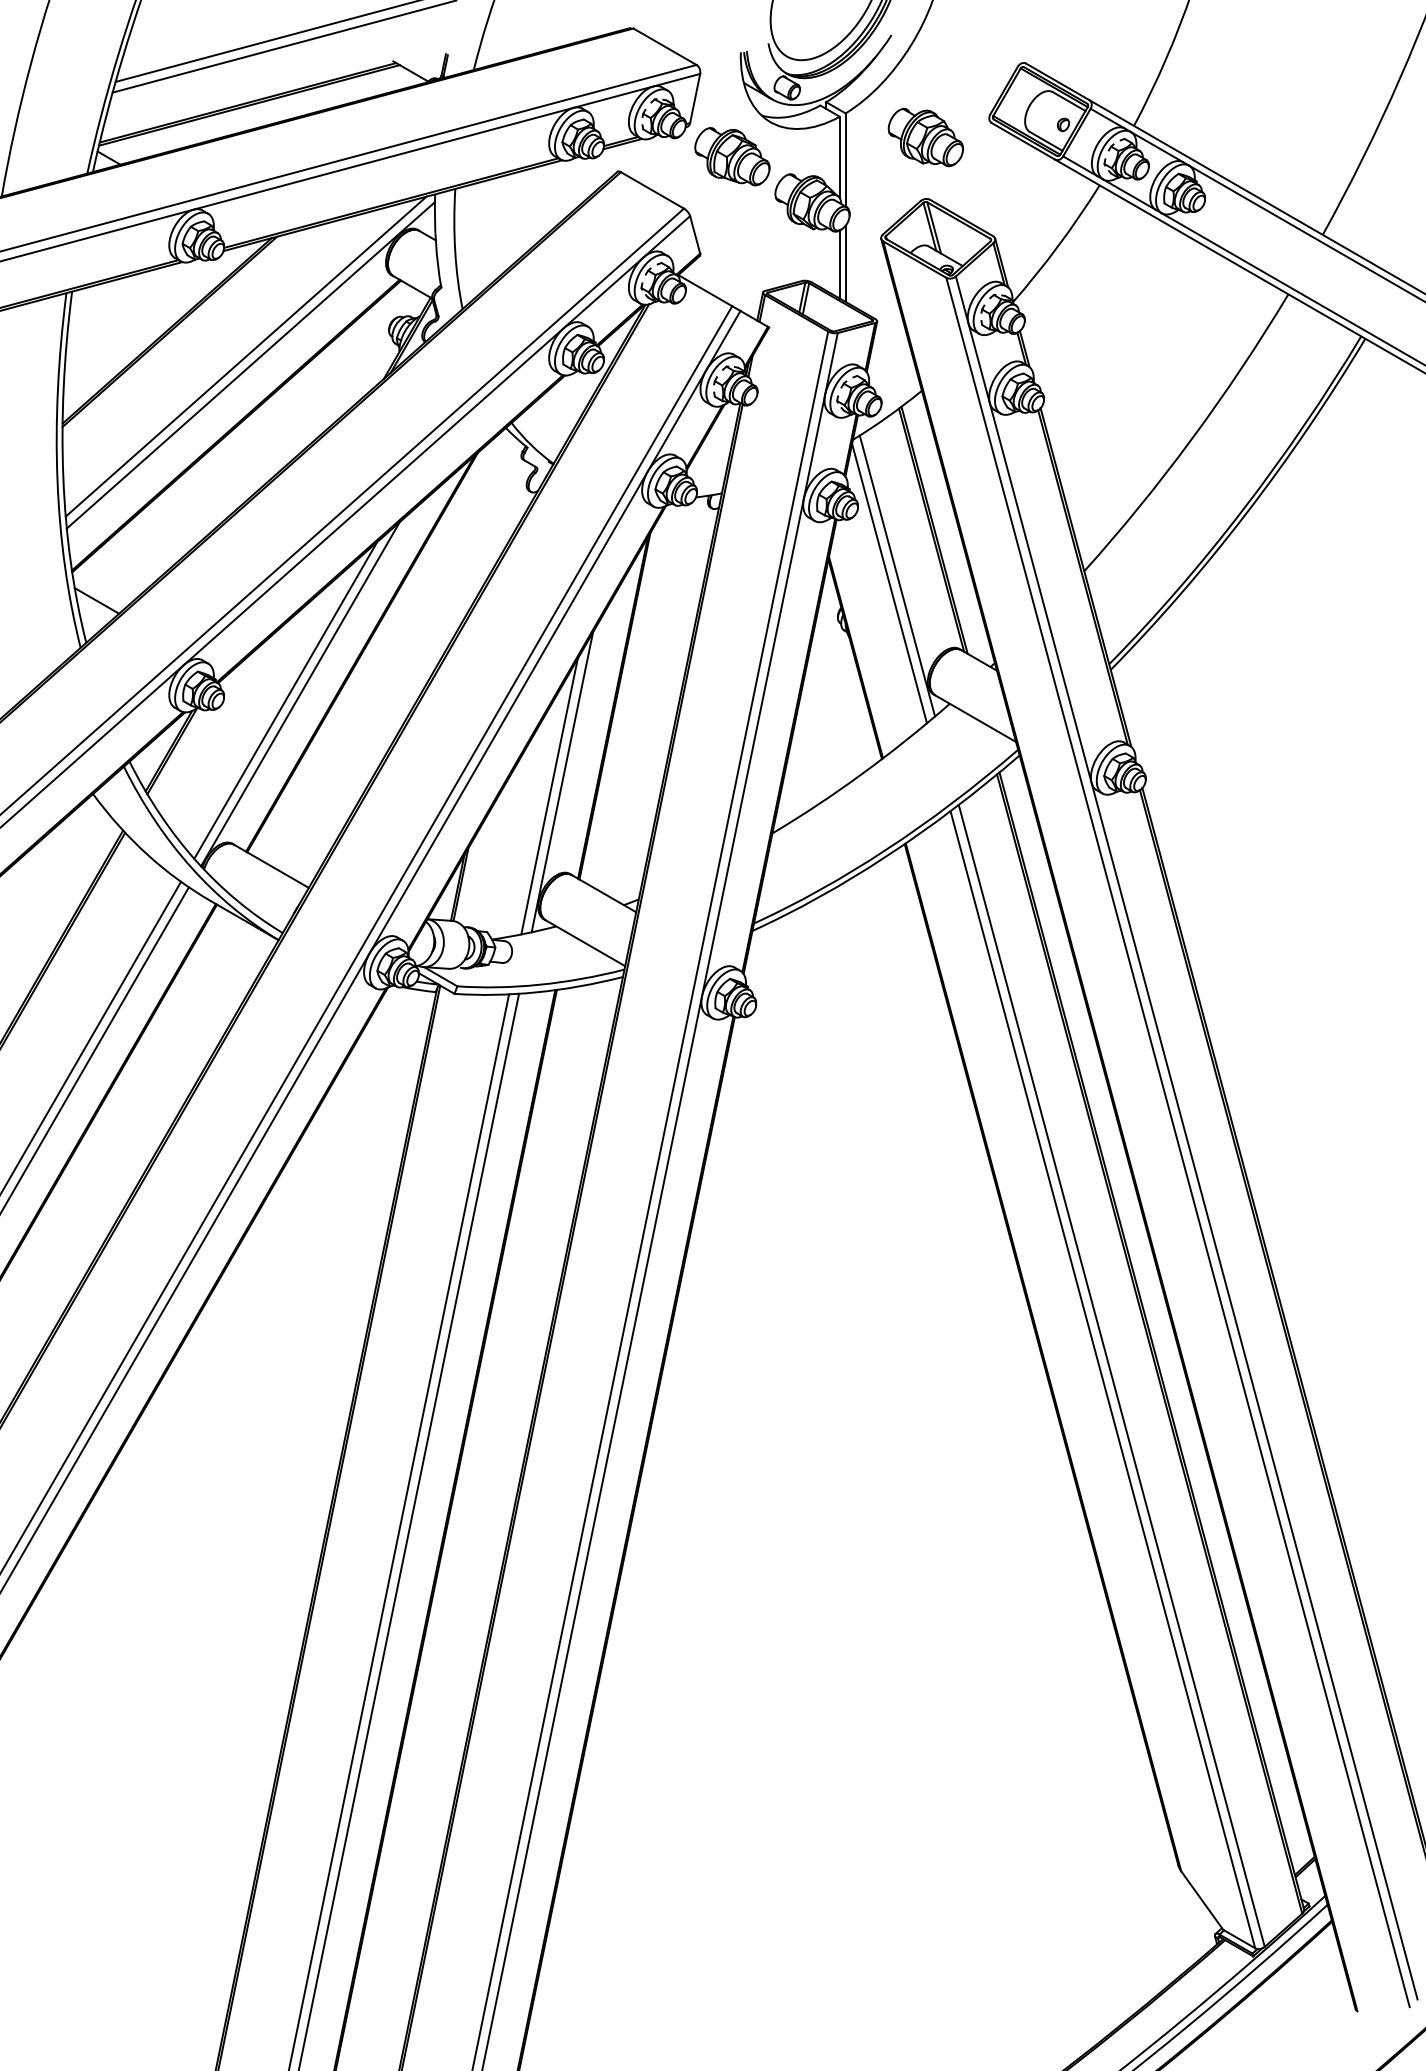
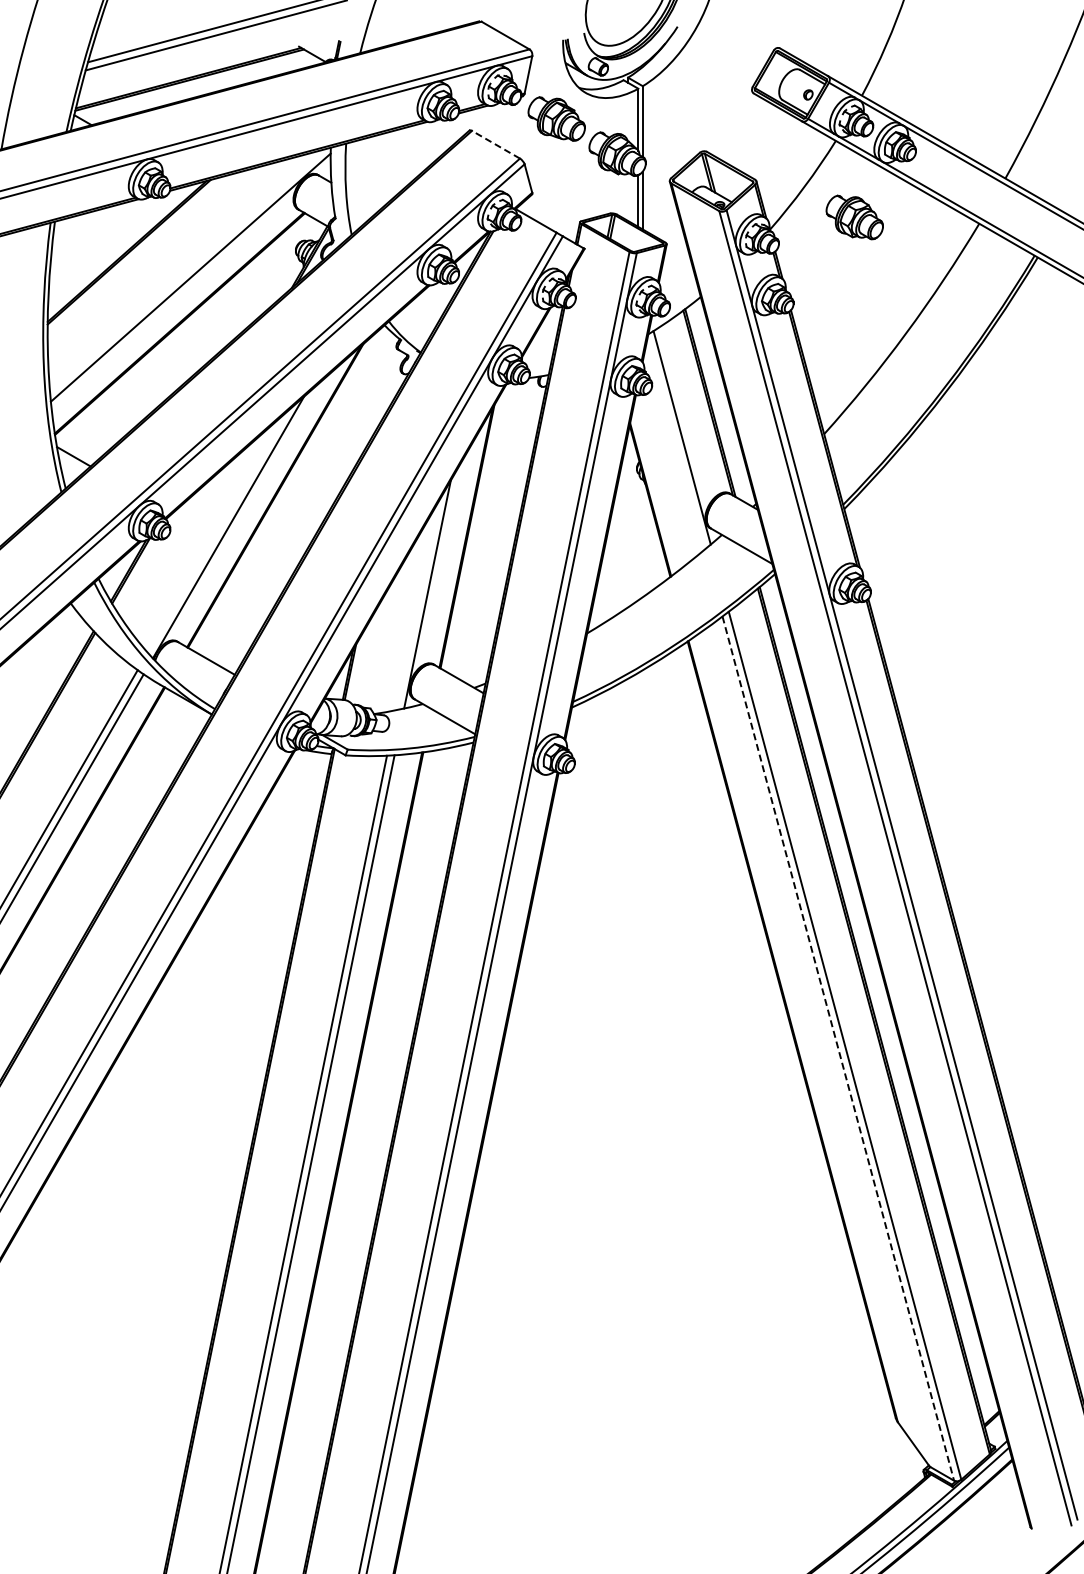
part: (925, 137) -> (854, 217), moved
line: (653, 190) -> (496, 144), solid -> dashed
line: (246, 355) -> (187, 270), removed
line: (888, 583) -> (675, 443), removed
line: (284, 700) -> (216, 532), removed
line: (549, 796) -> (417, 605), removed
line: (1103, 1380) -> (838, 1049), solid -> dashed

